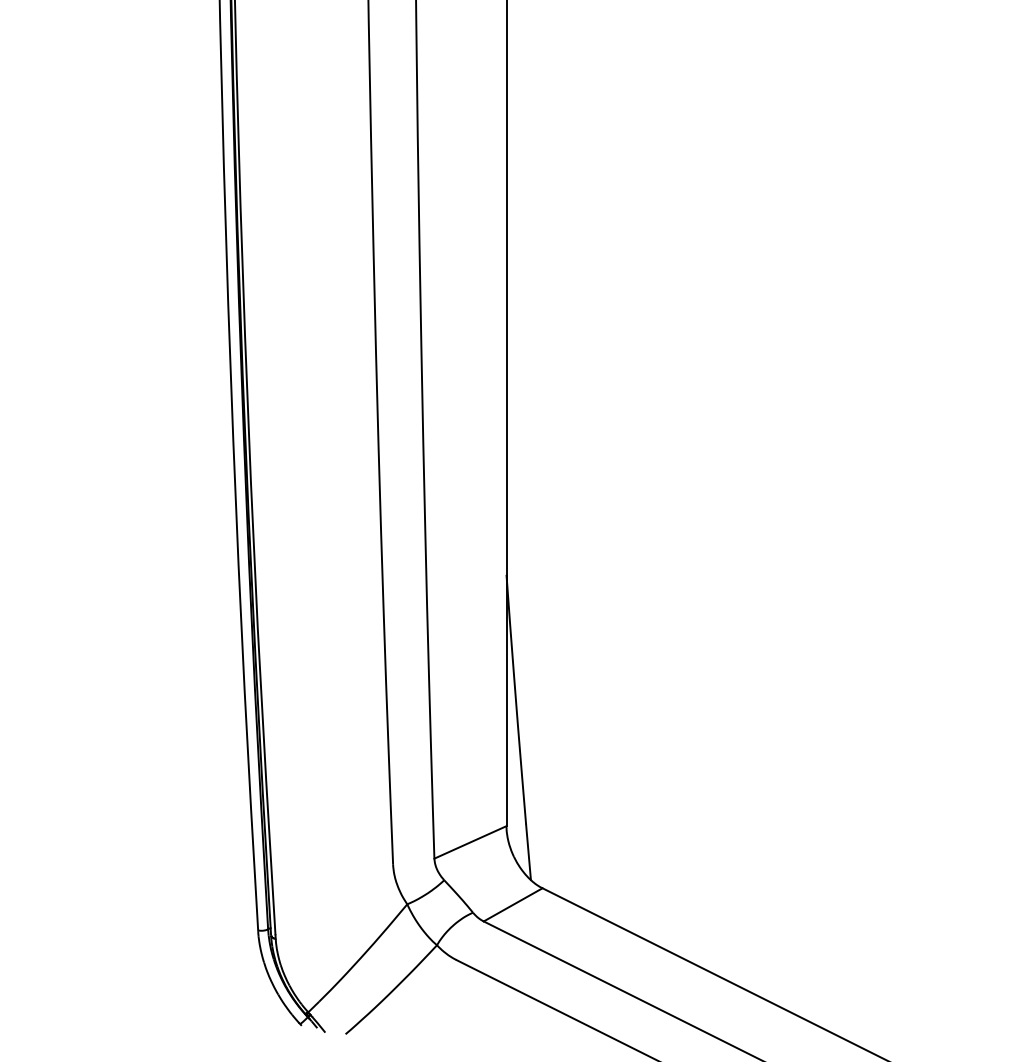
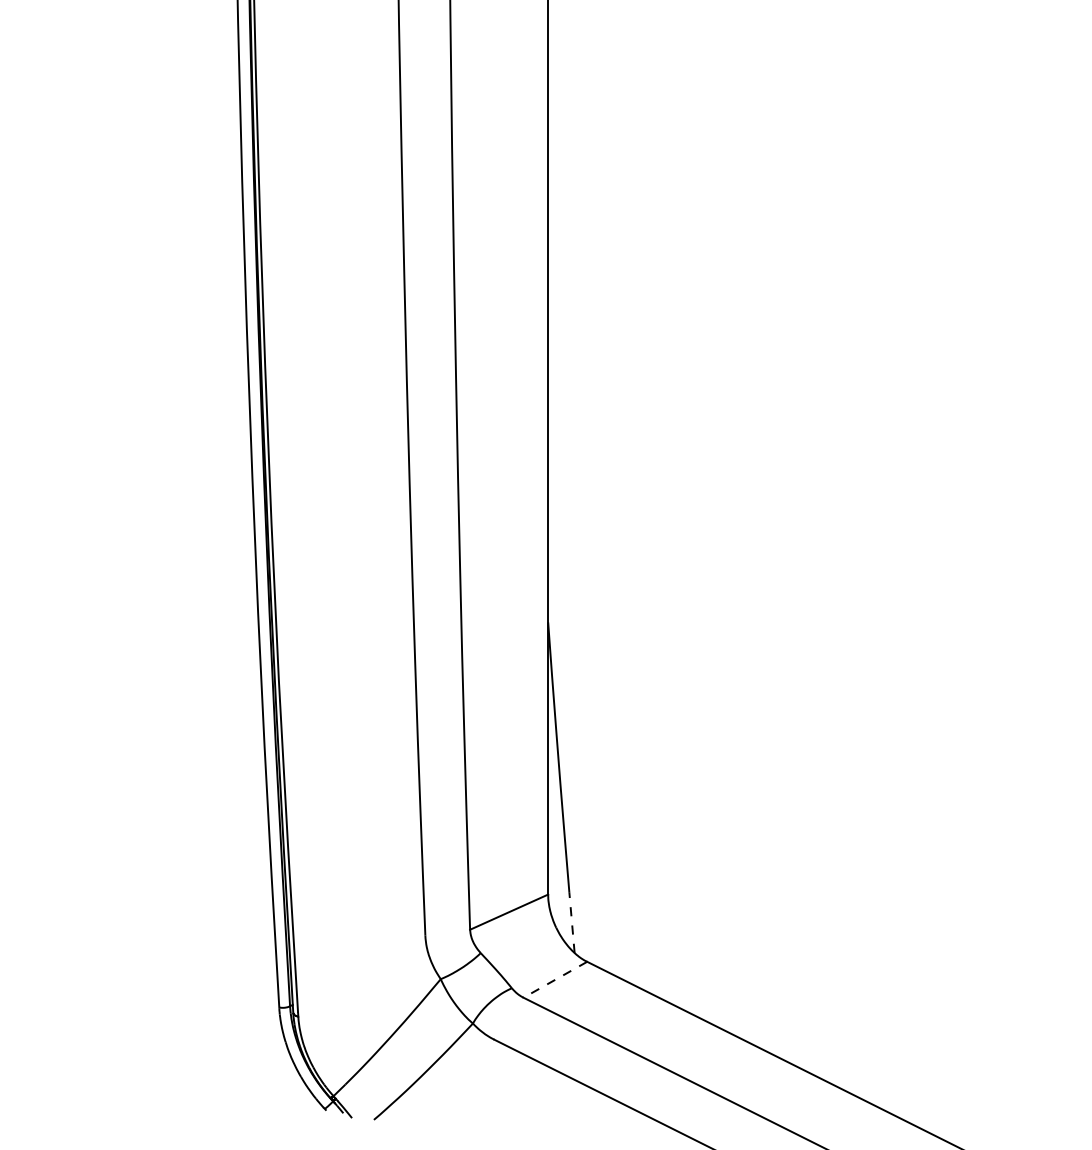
line: (528, 852) -> (571, 923), solid -> dashed
line: (513, 904) -> (555, 979), solid -> dashed

